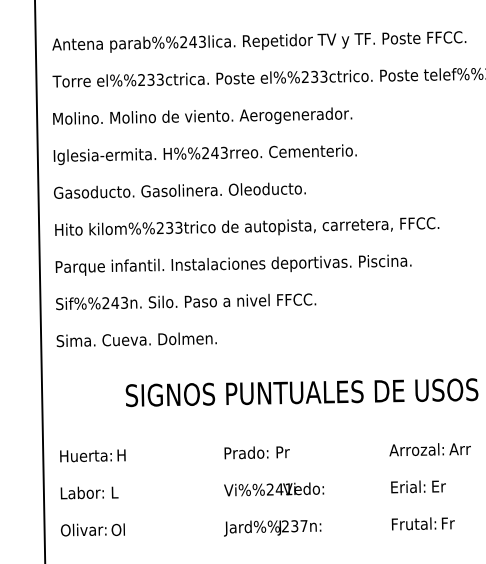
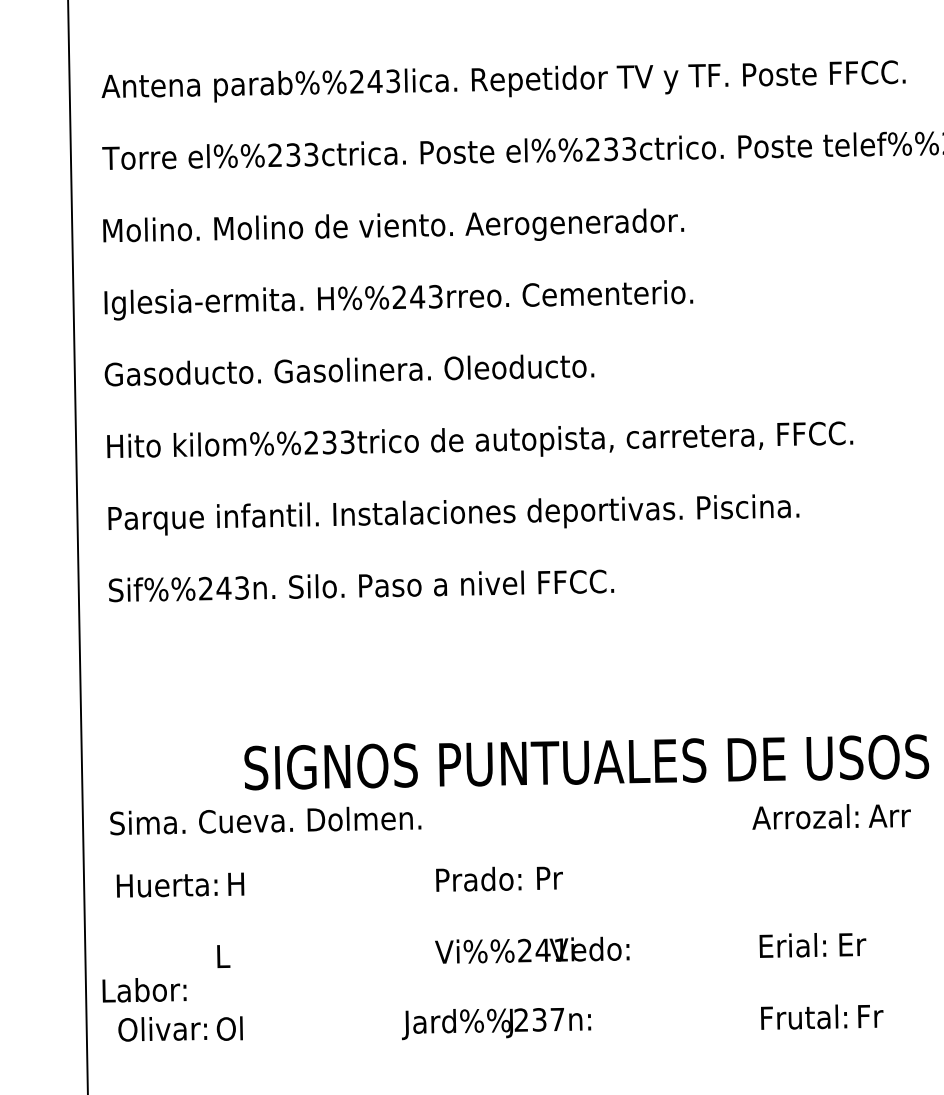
text: (136, 339) -> (265, 820), moved
text: (429, 449) -> (830, 816), moved
text: (81, 492) -> (142, 989), moved
text: (272, 528) -> (496, 1024), moved

